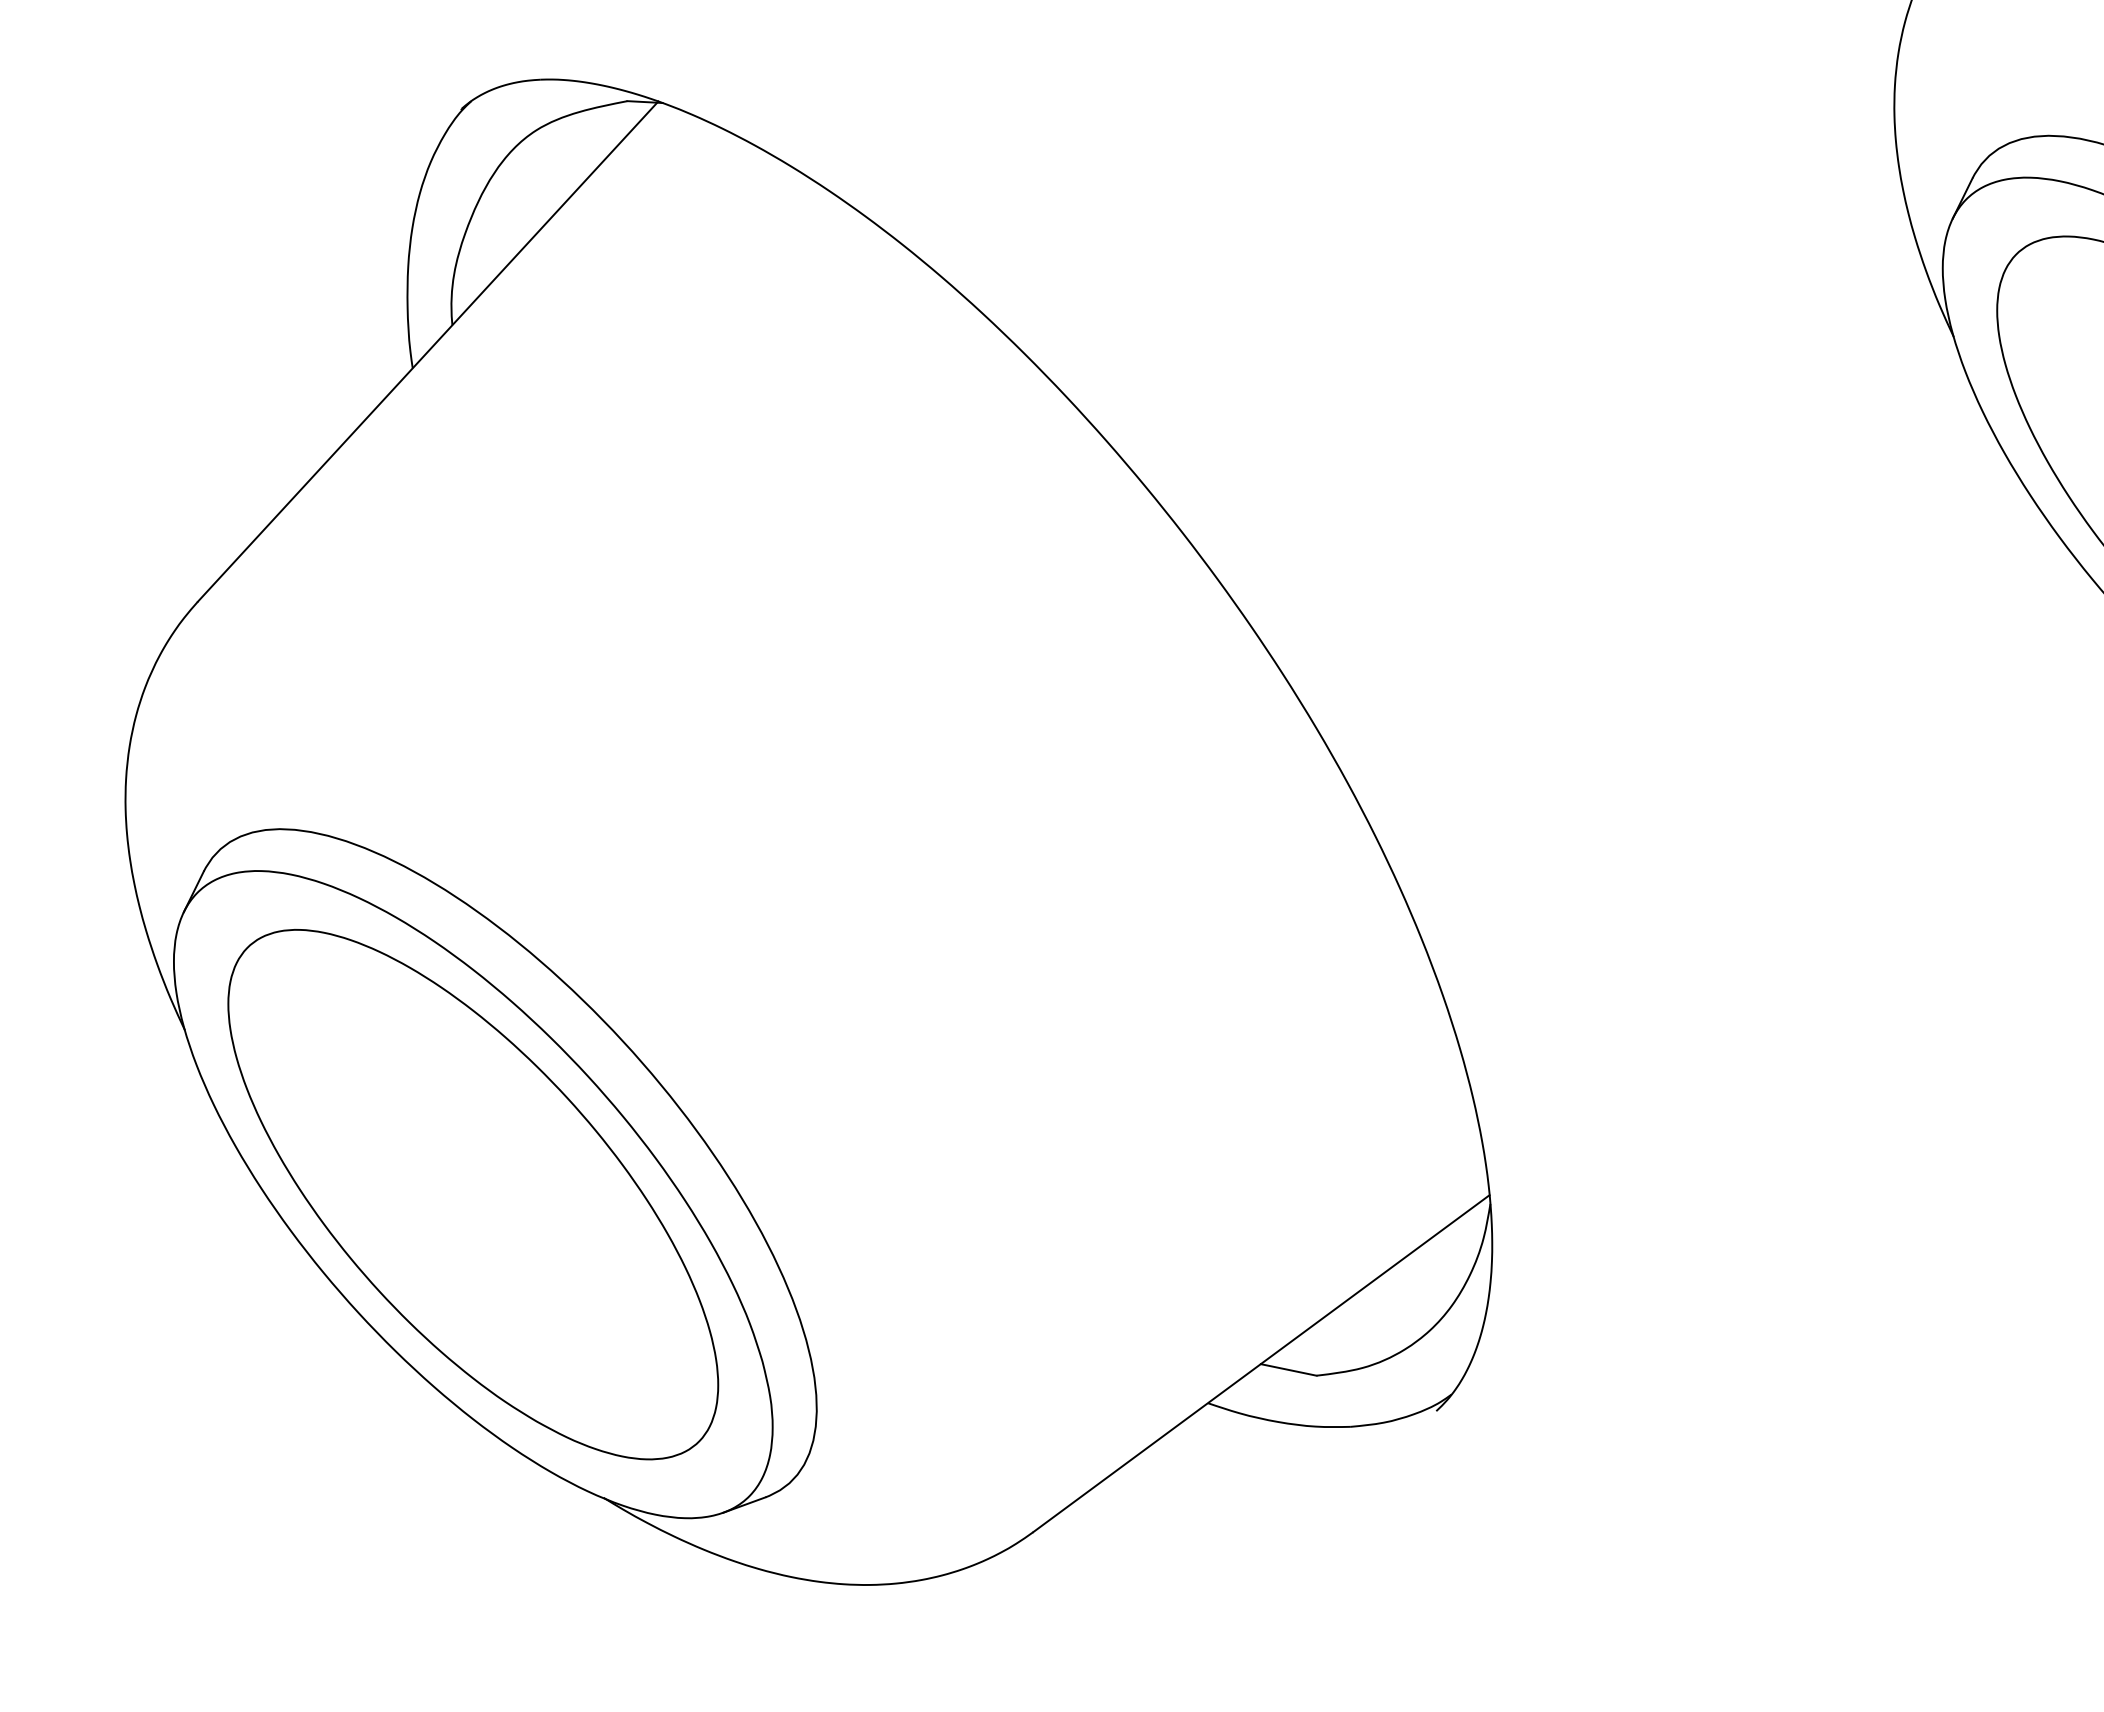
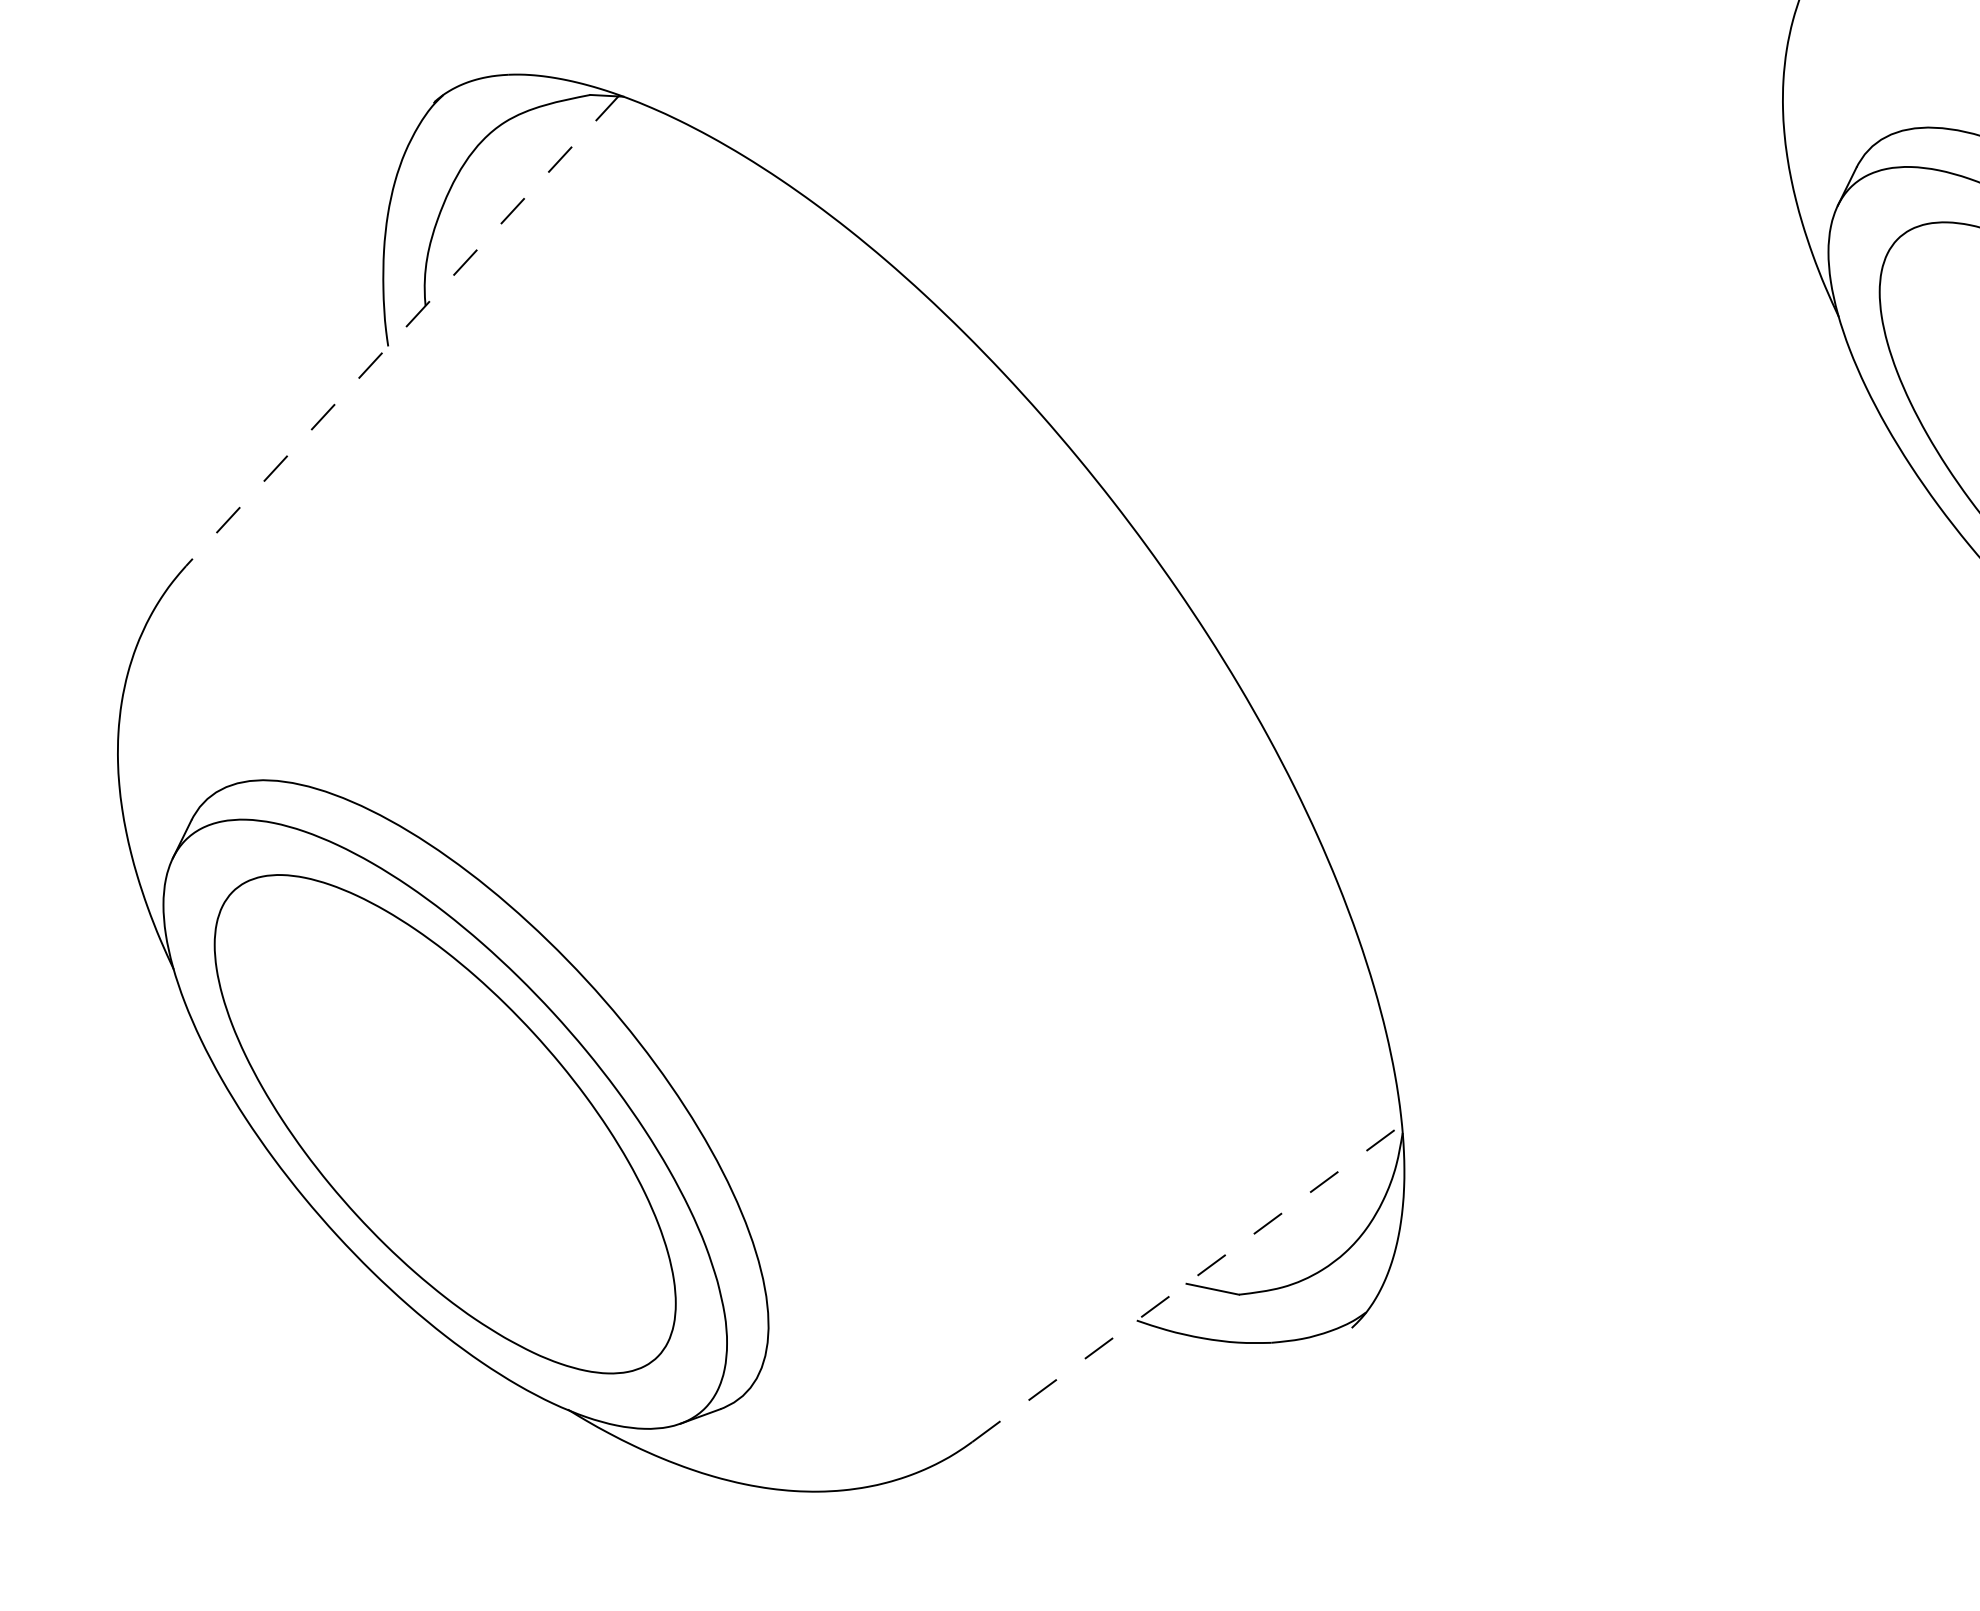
line: (428, 351) -> (403, 330), solid -> dashed
line: (1261, 1363) -> (1187, 1283), solid -> dashed

